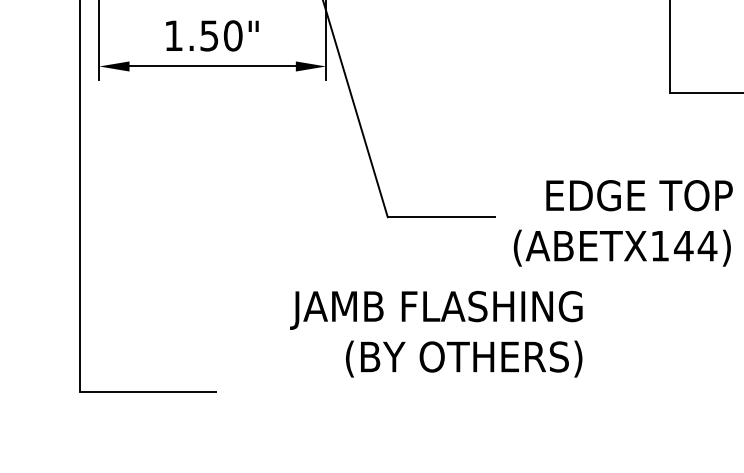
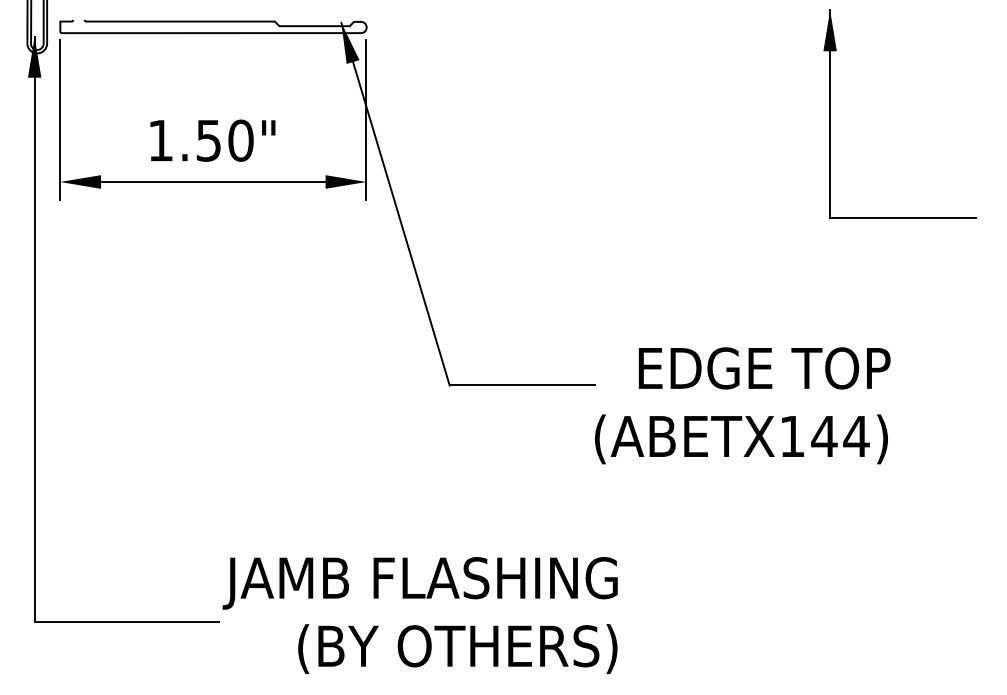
text: (623, 223) -> (742, 405), moved
text: (435, 334) -> (419, 615), moved

